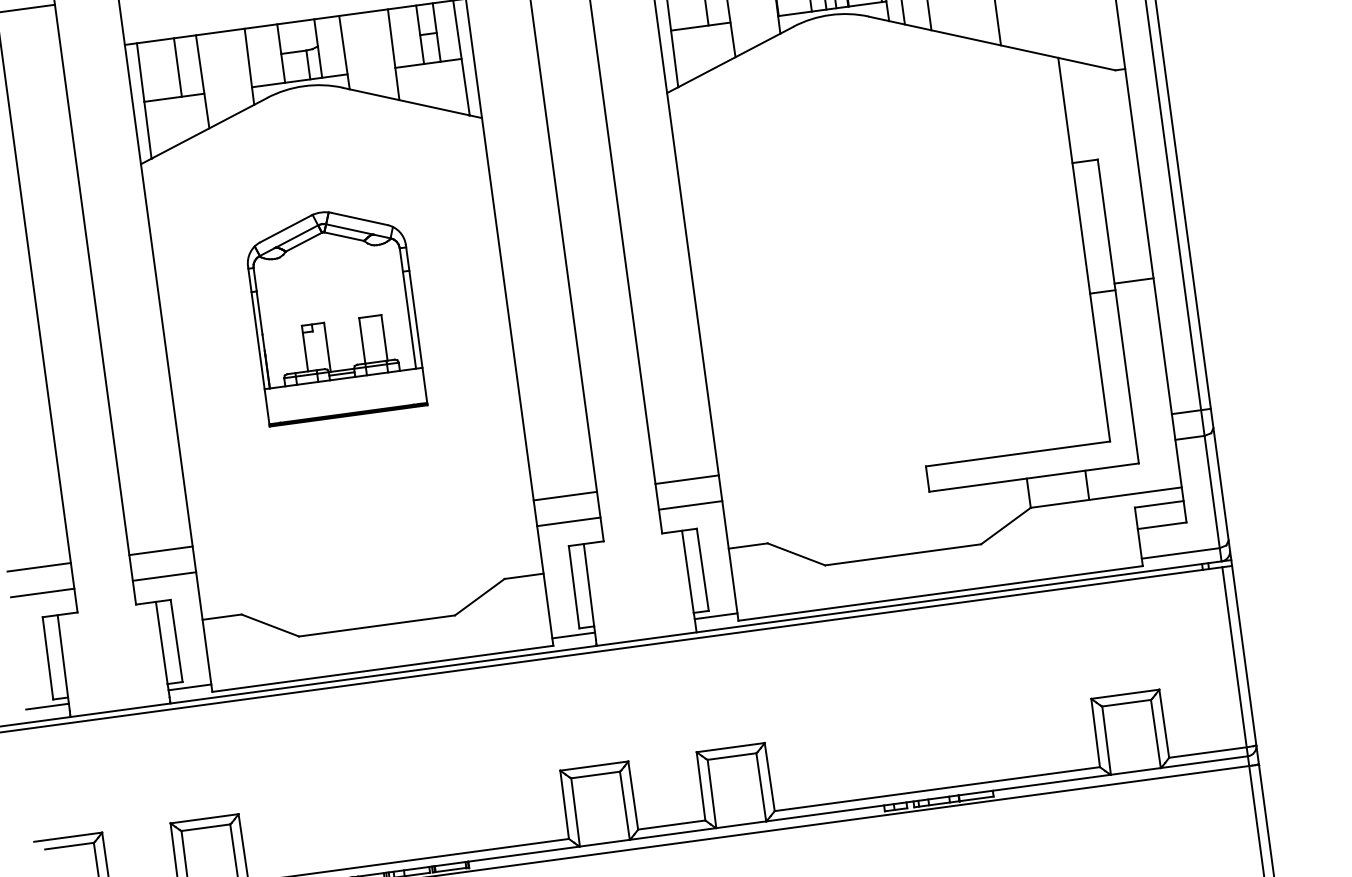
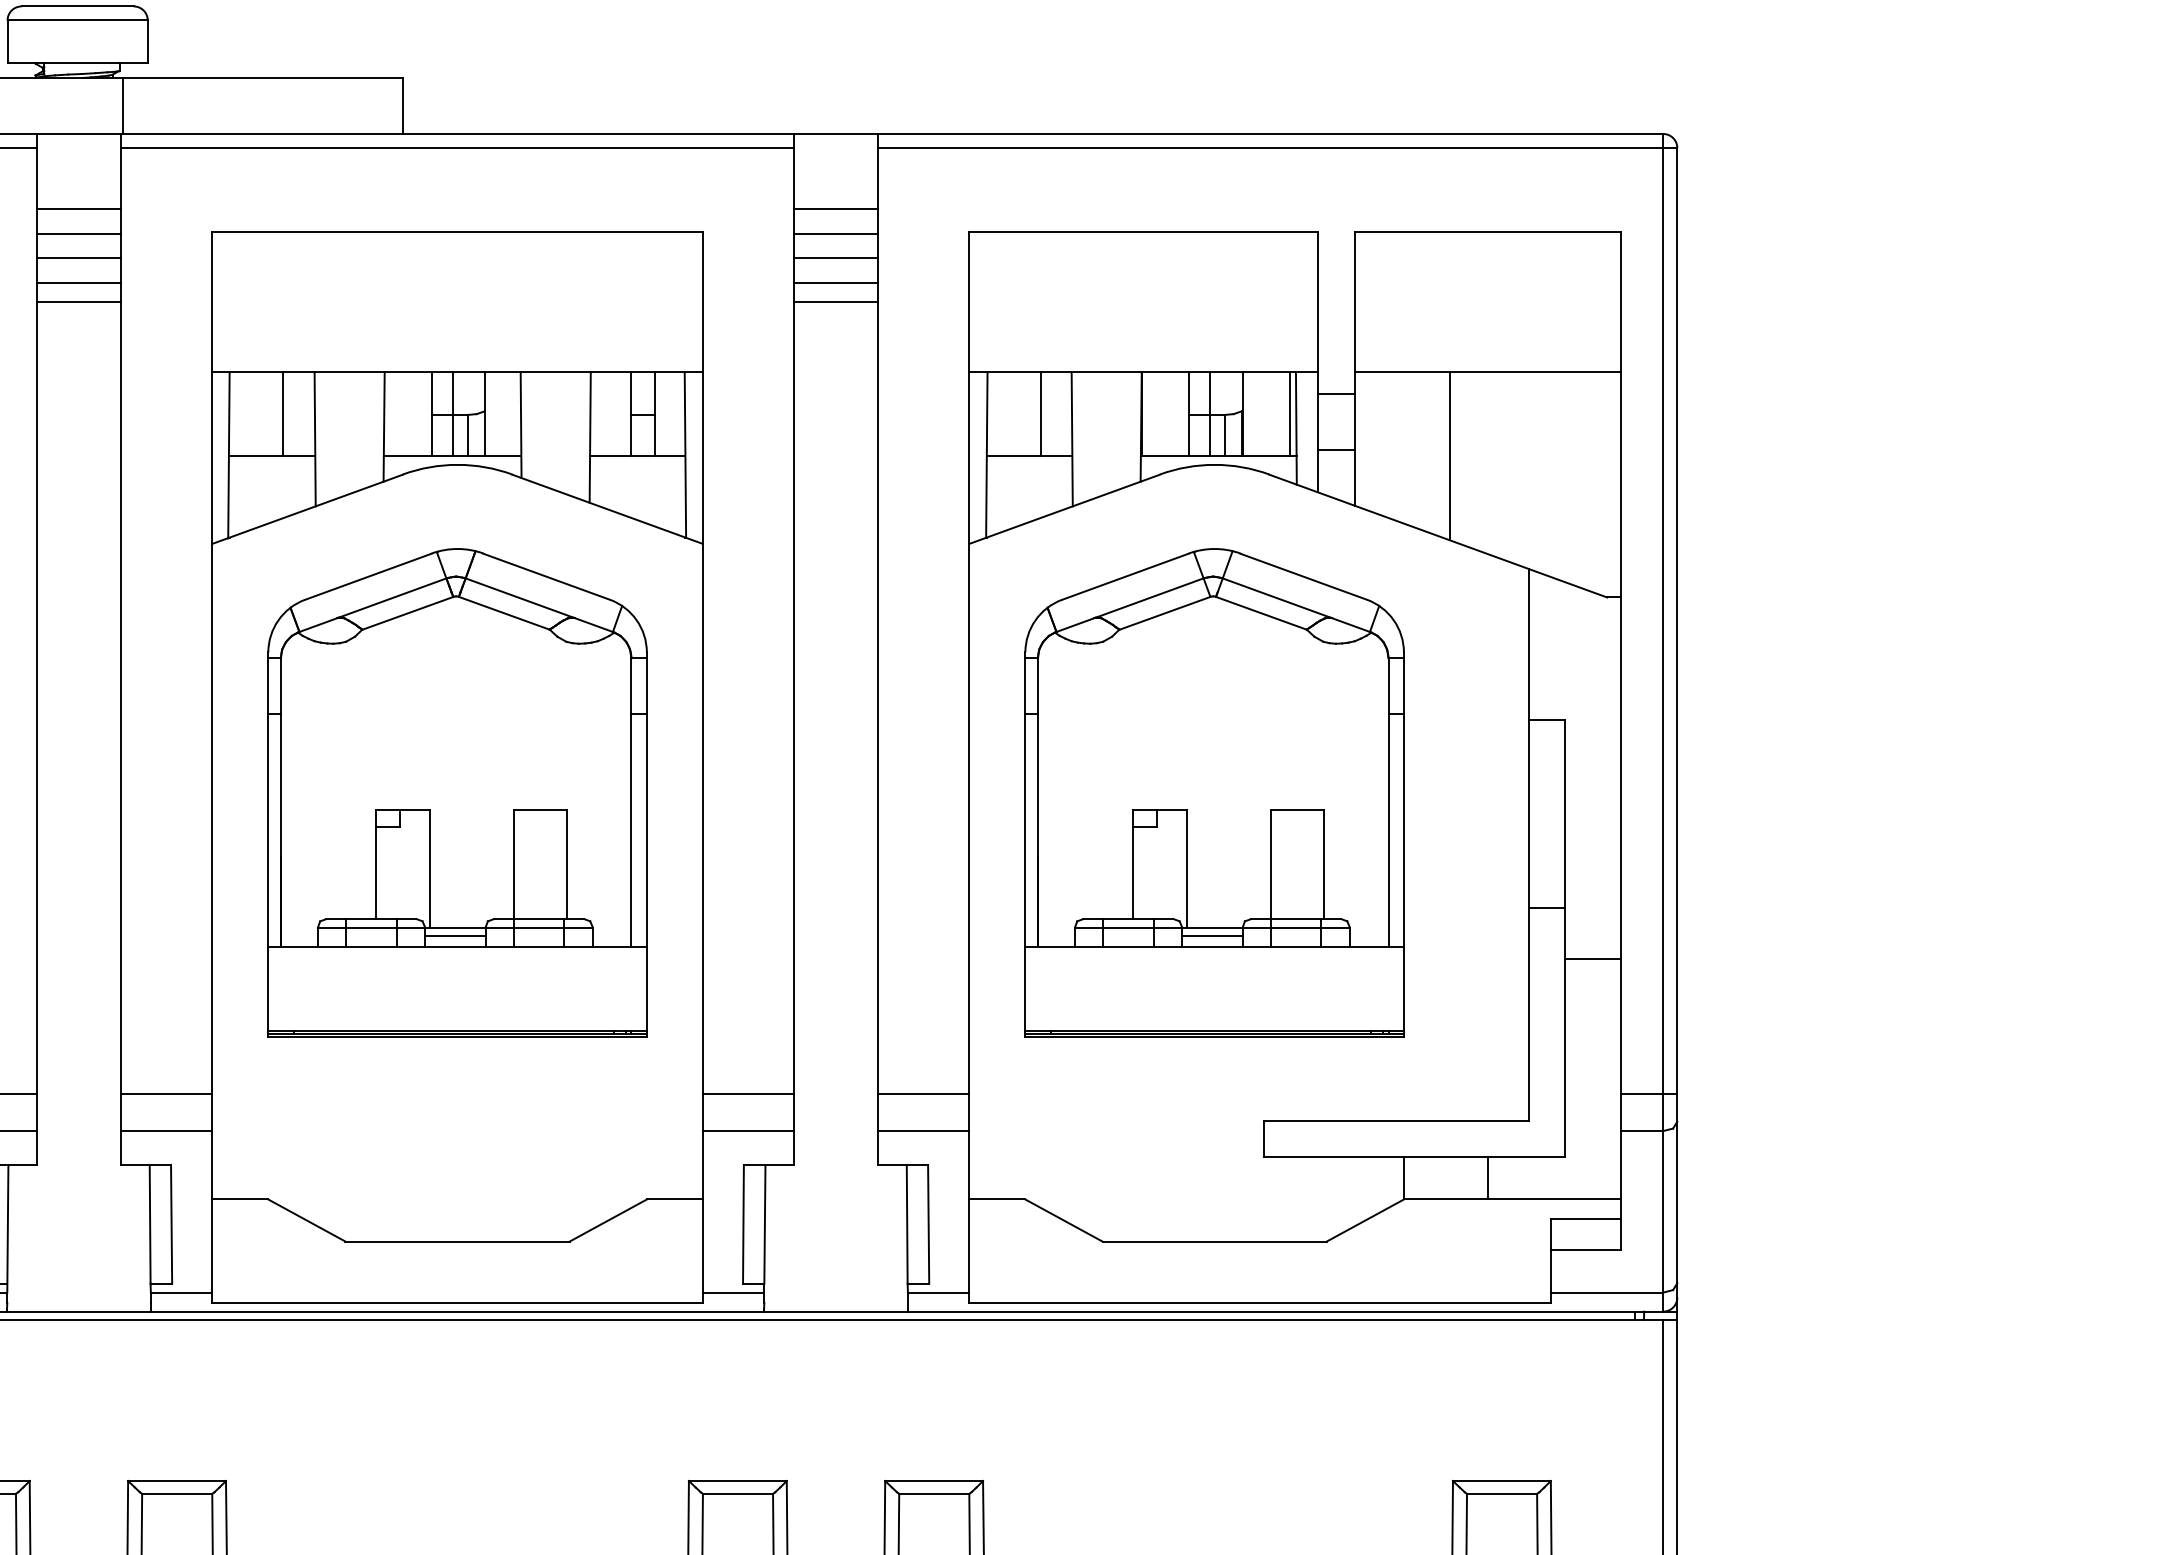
line: (296, 51) -> (453, 414), added
part: (860, 242) -> (1214, 792), added
line: (1134, 280) -> (1593, 958), moved
part: (334, 313) -> (457, 792), size x1.67

